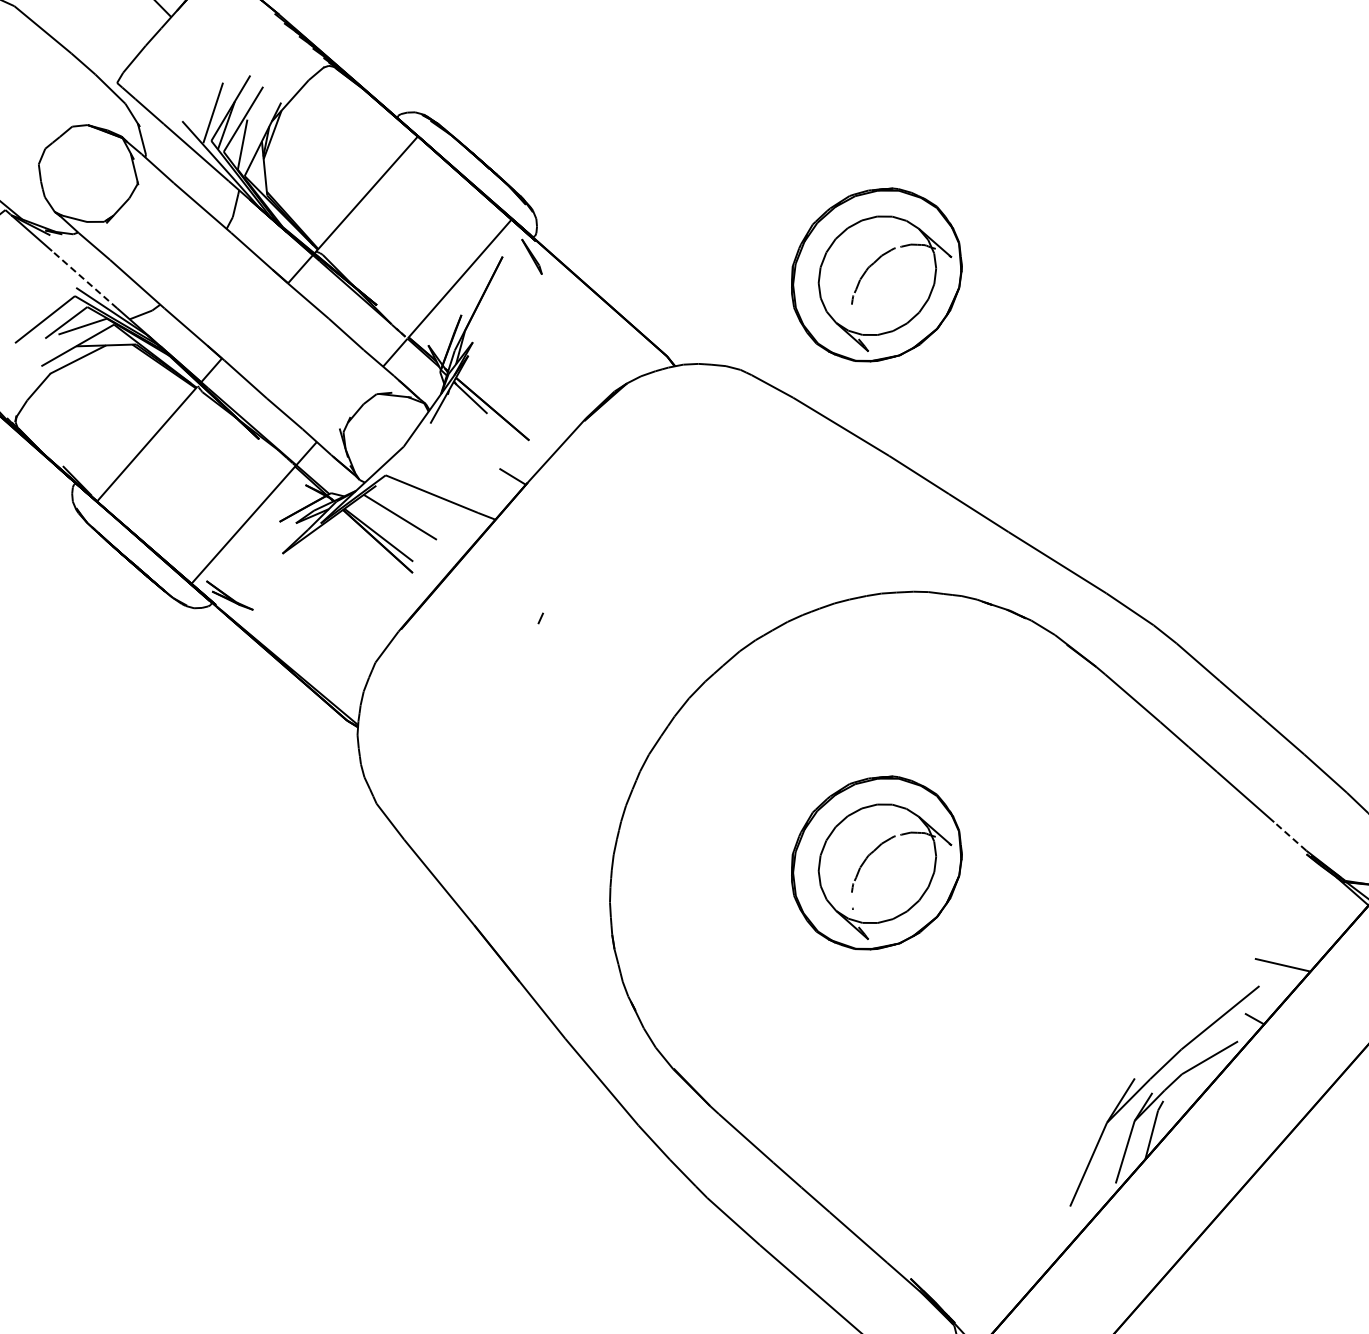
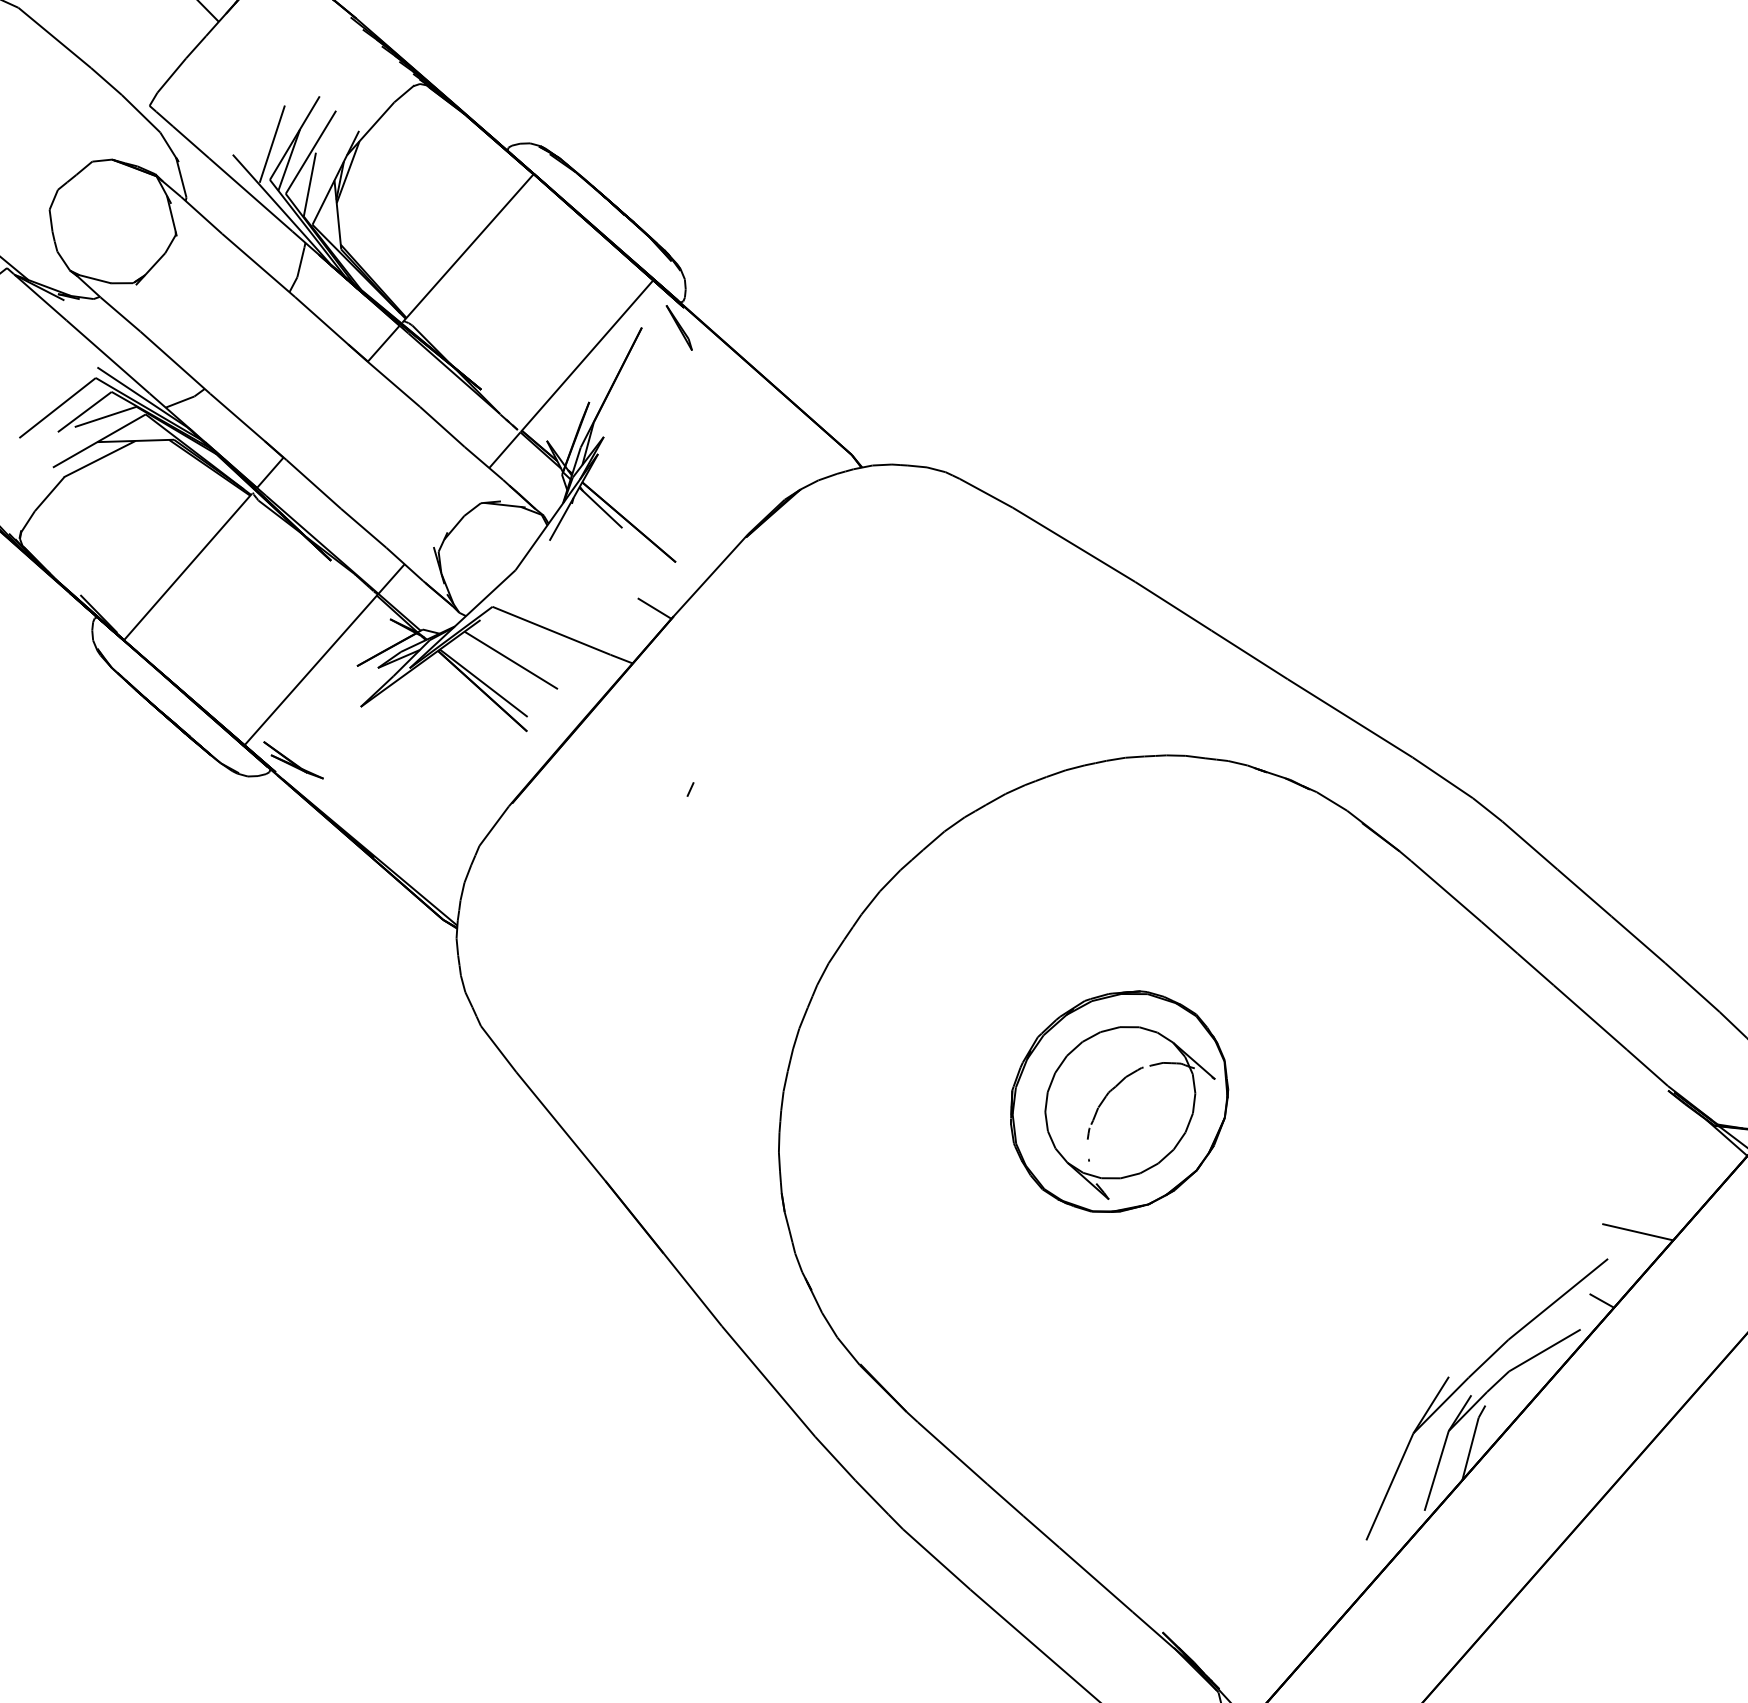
part: (876, 274) -> (1119, 350), removed
line: (84, 279) -> (107, 356), dashed -> solid
line: (1289, 836) -> (1646, 1067), dashed -> solid

